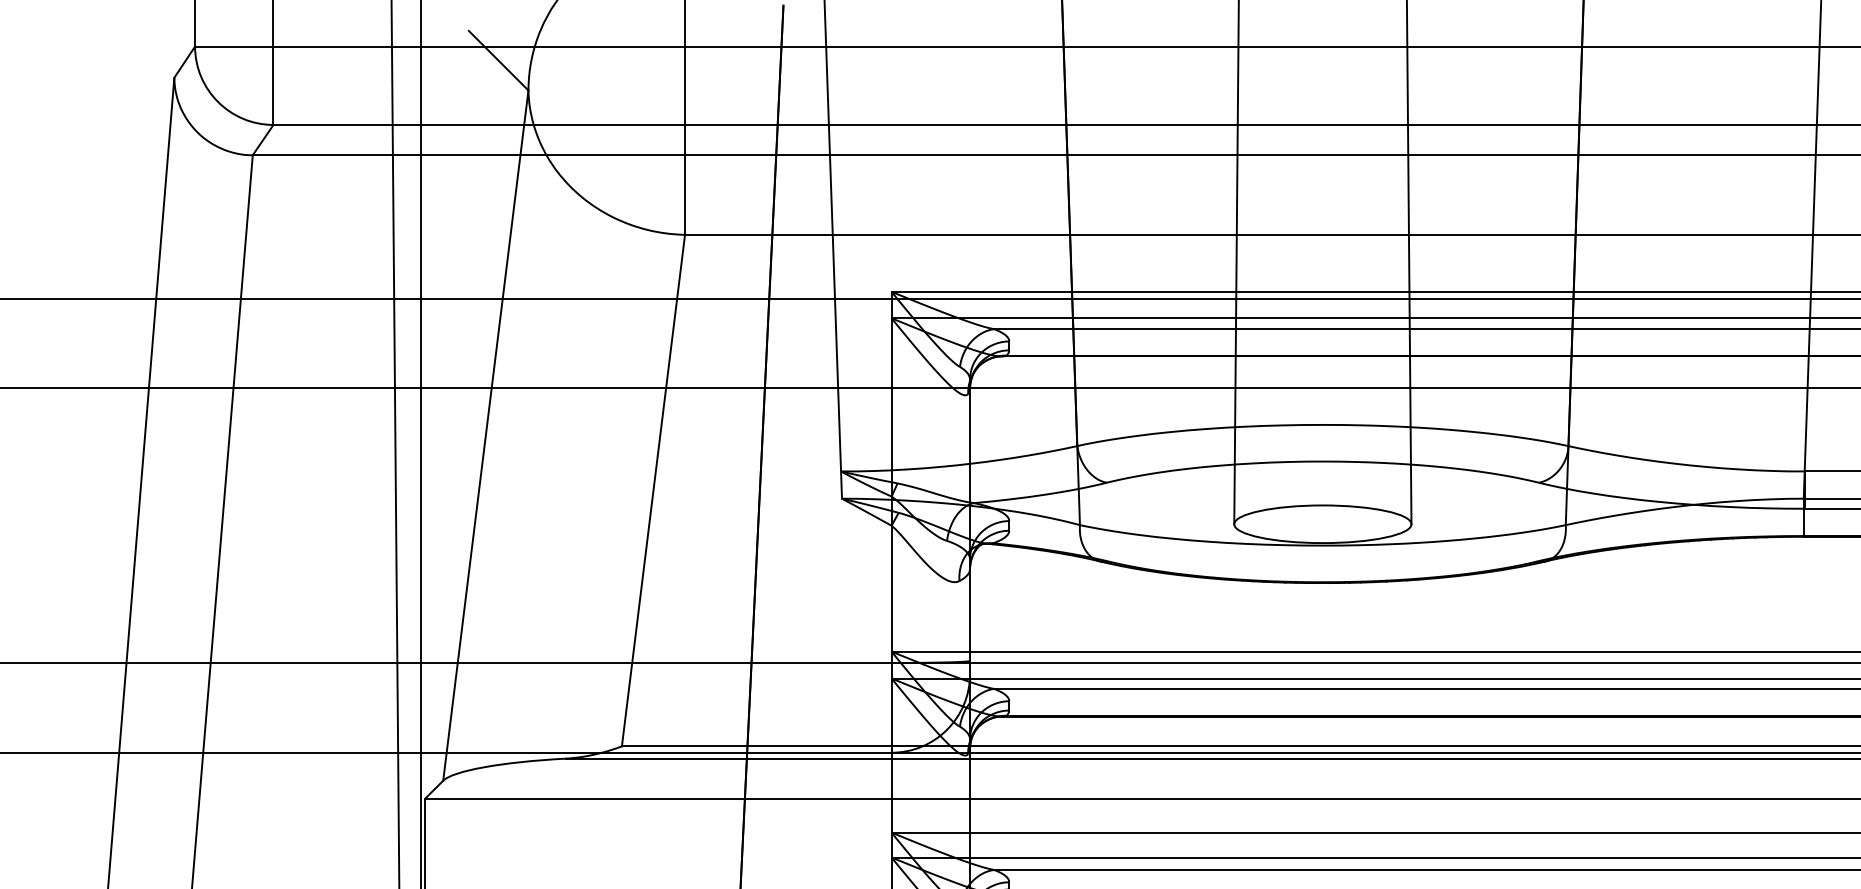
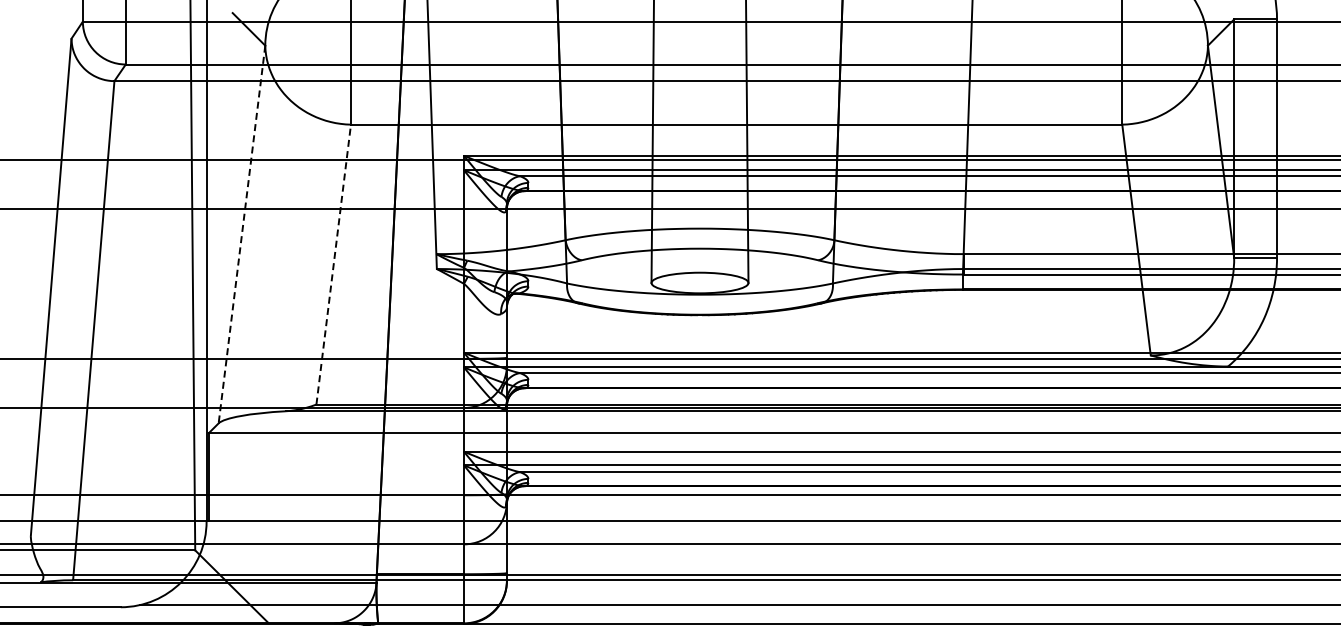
line: (484, 437) -> (241, 235), solid -> dashed
line: (653, 490) -> (333, 264), solid -> dashed

